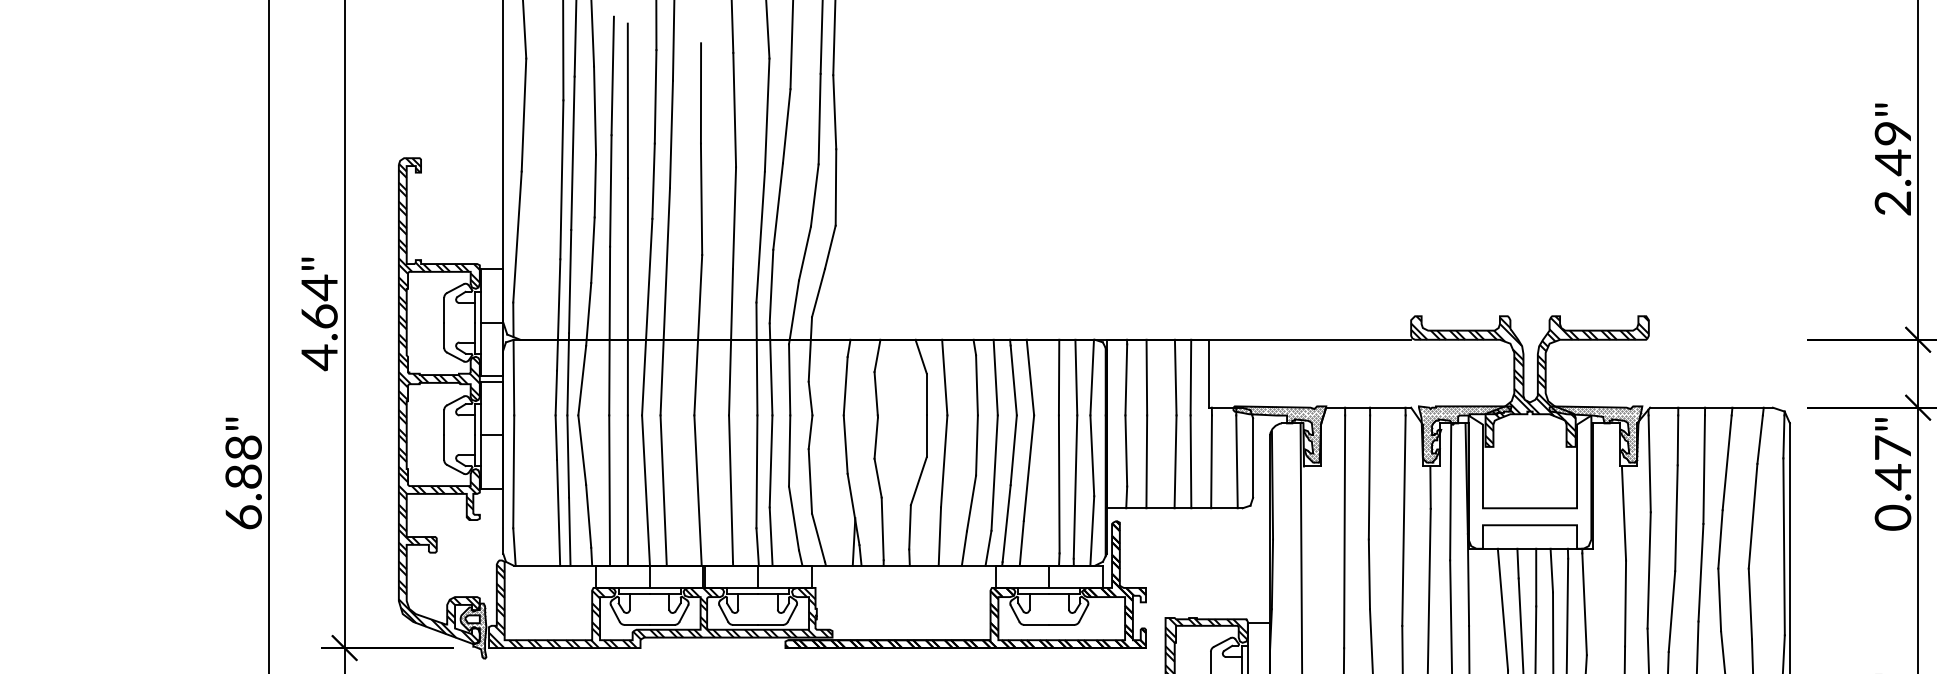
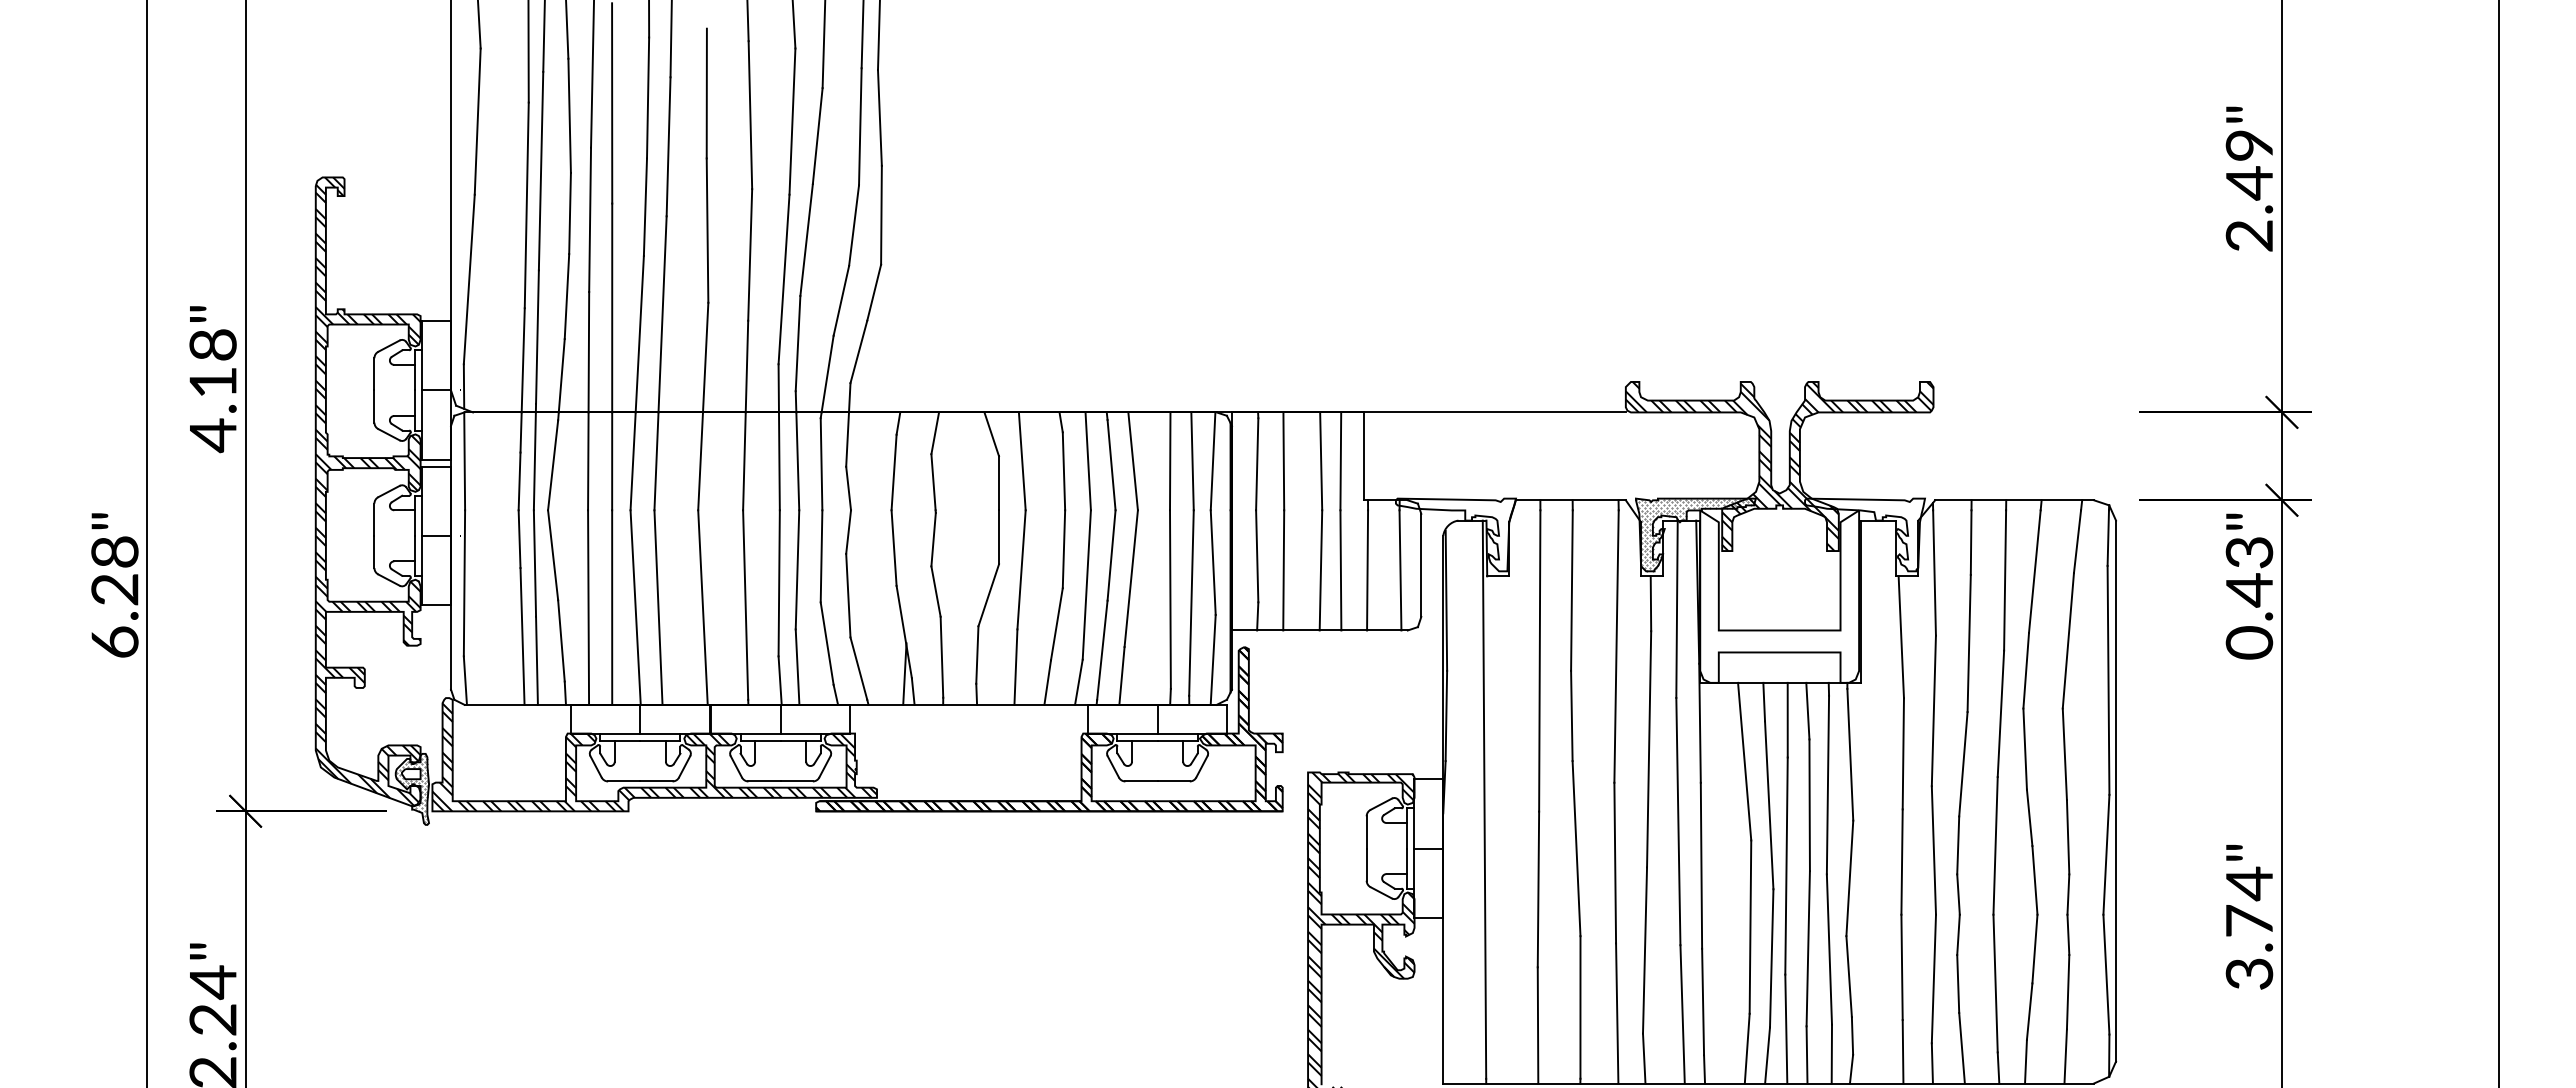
text: (319, 301) -> (212, 362), 4.64" -> 4.18"
hatch: (1280, 434) -> (1456, 534), removed
hatch: (1596, 434) -> (1865, 534), removed
text: (1893, 448) -> (2249, 552), 0.47" -> 0.43"
text: (243, 476) -> (114, 589), 6.88" -> 6.28"

